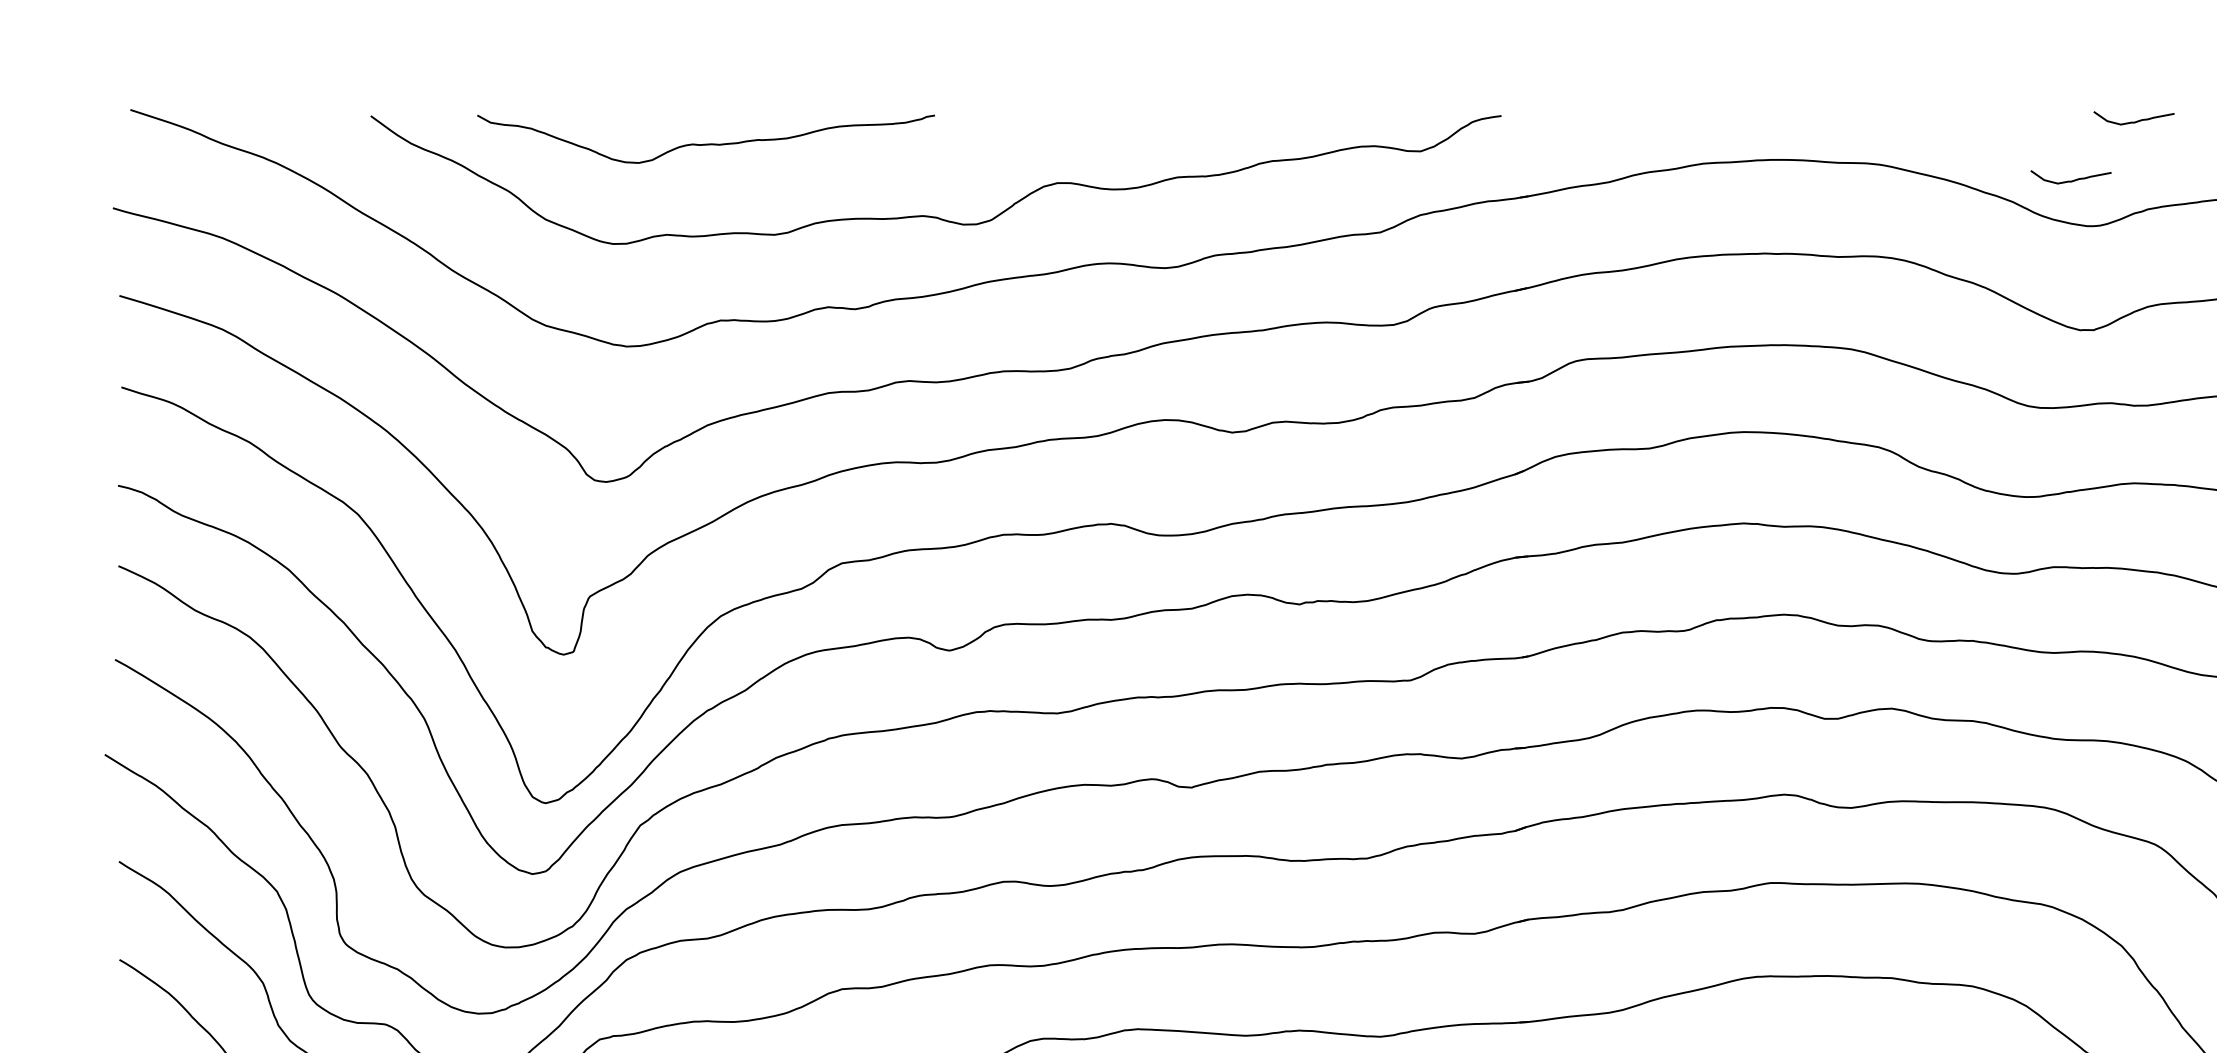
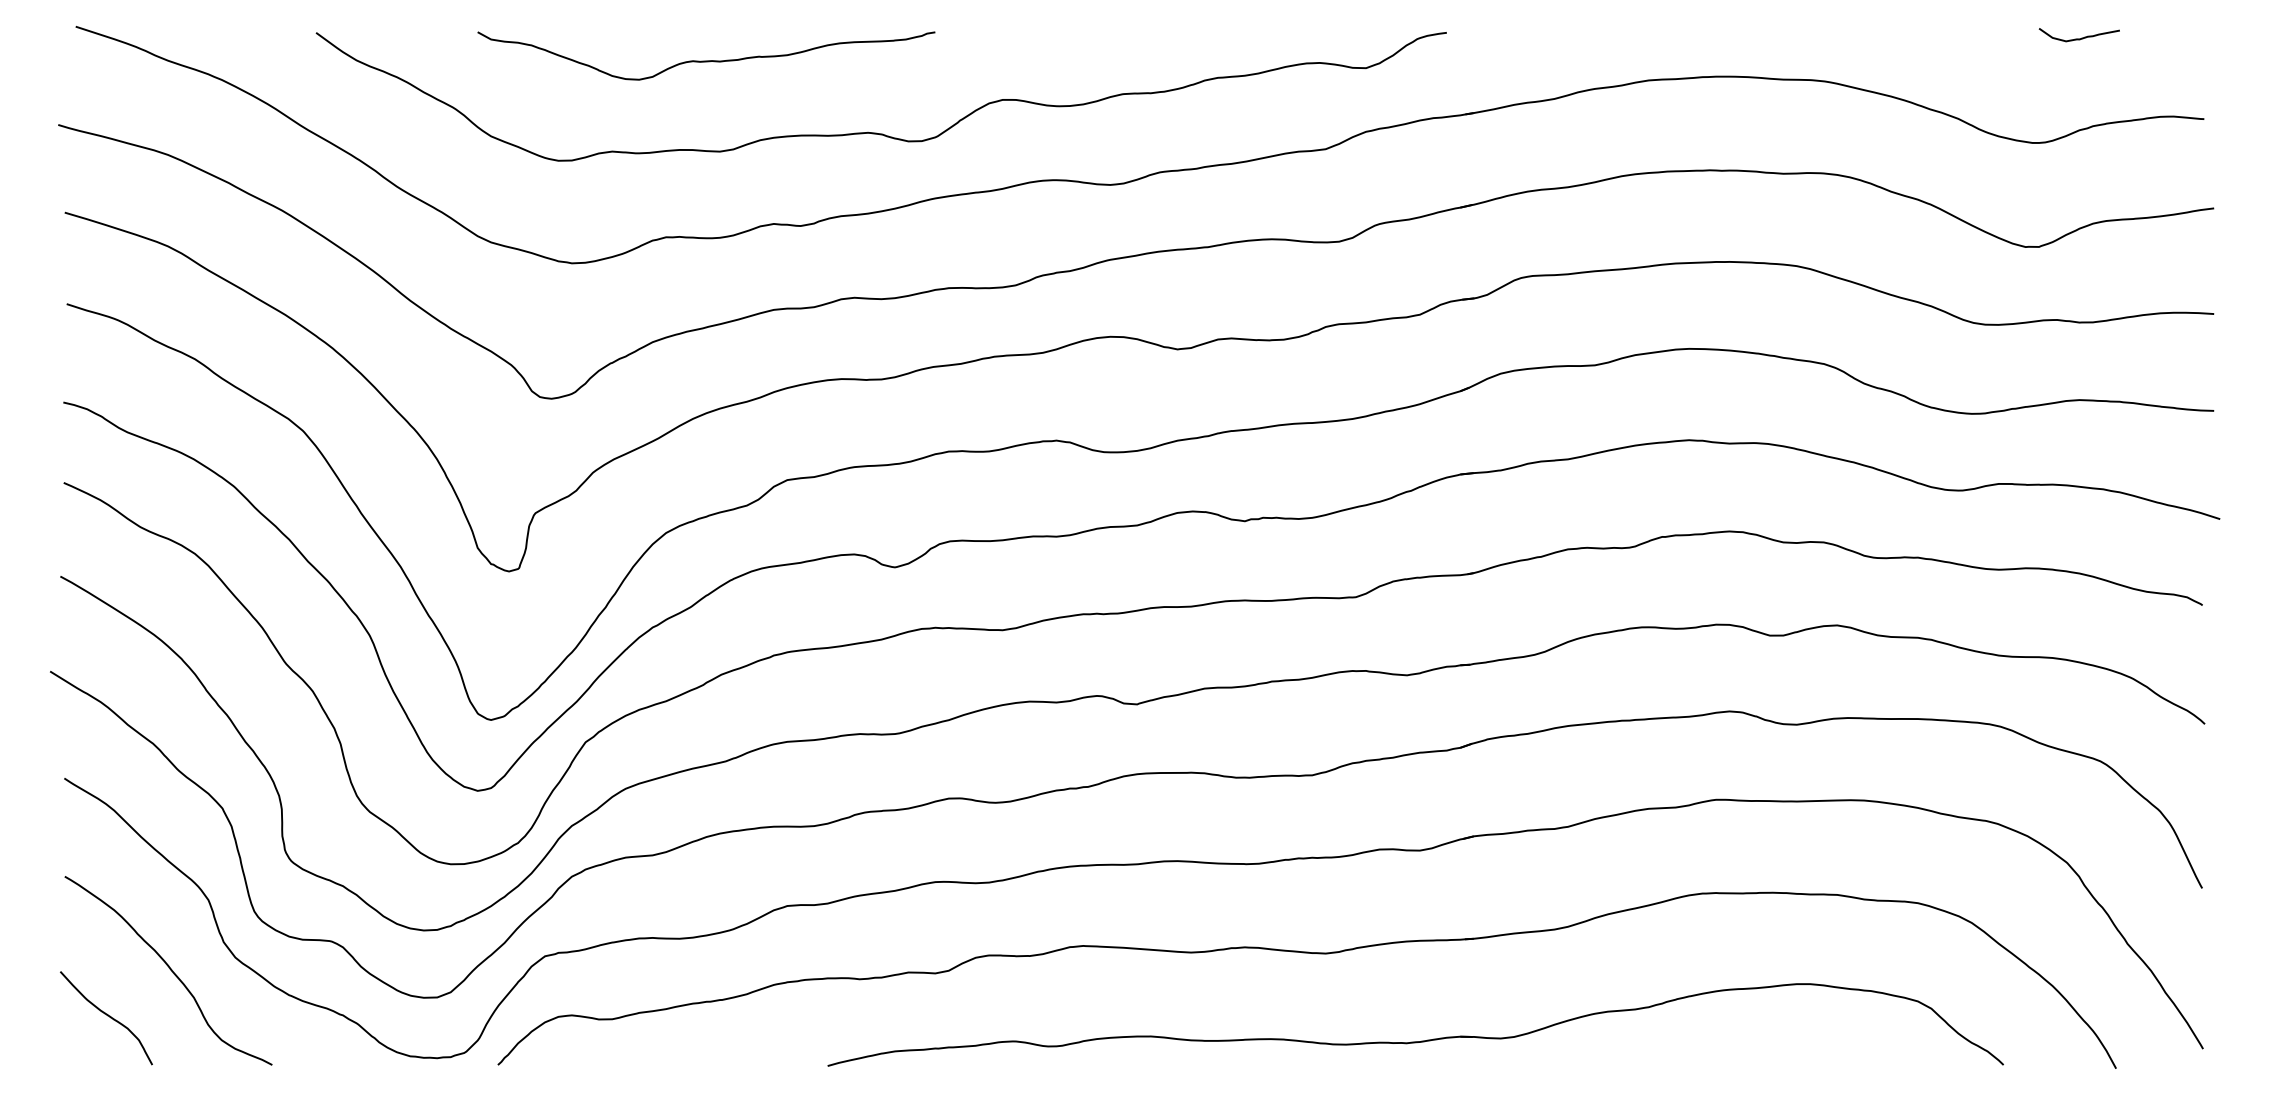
curve: (706, 143) -> (706, 60), moved
curve: (2070, 180) -> (2015, 97), removed

